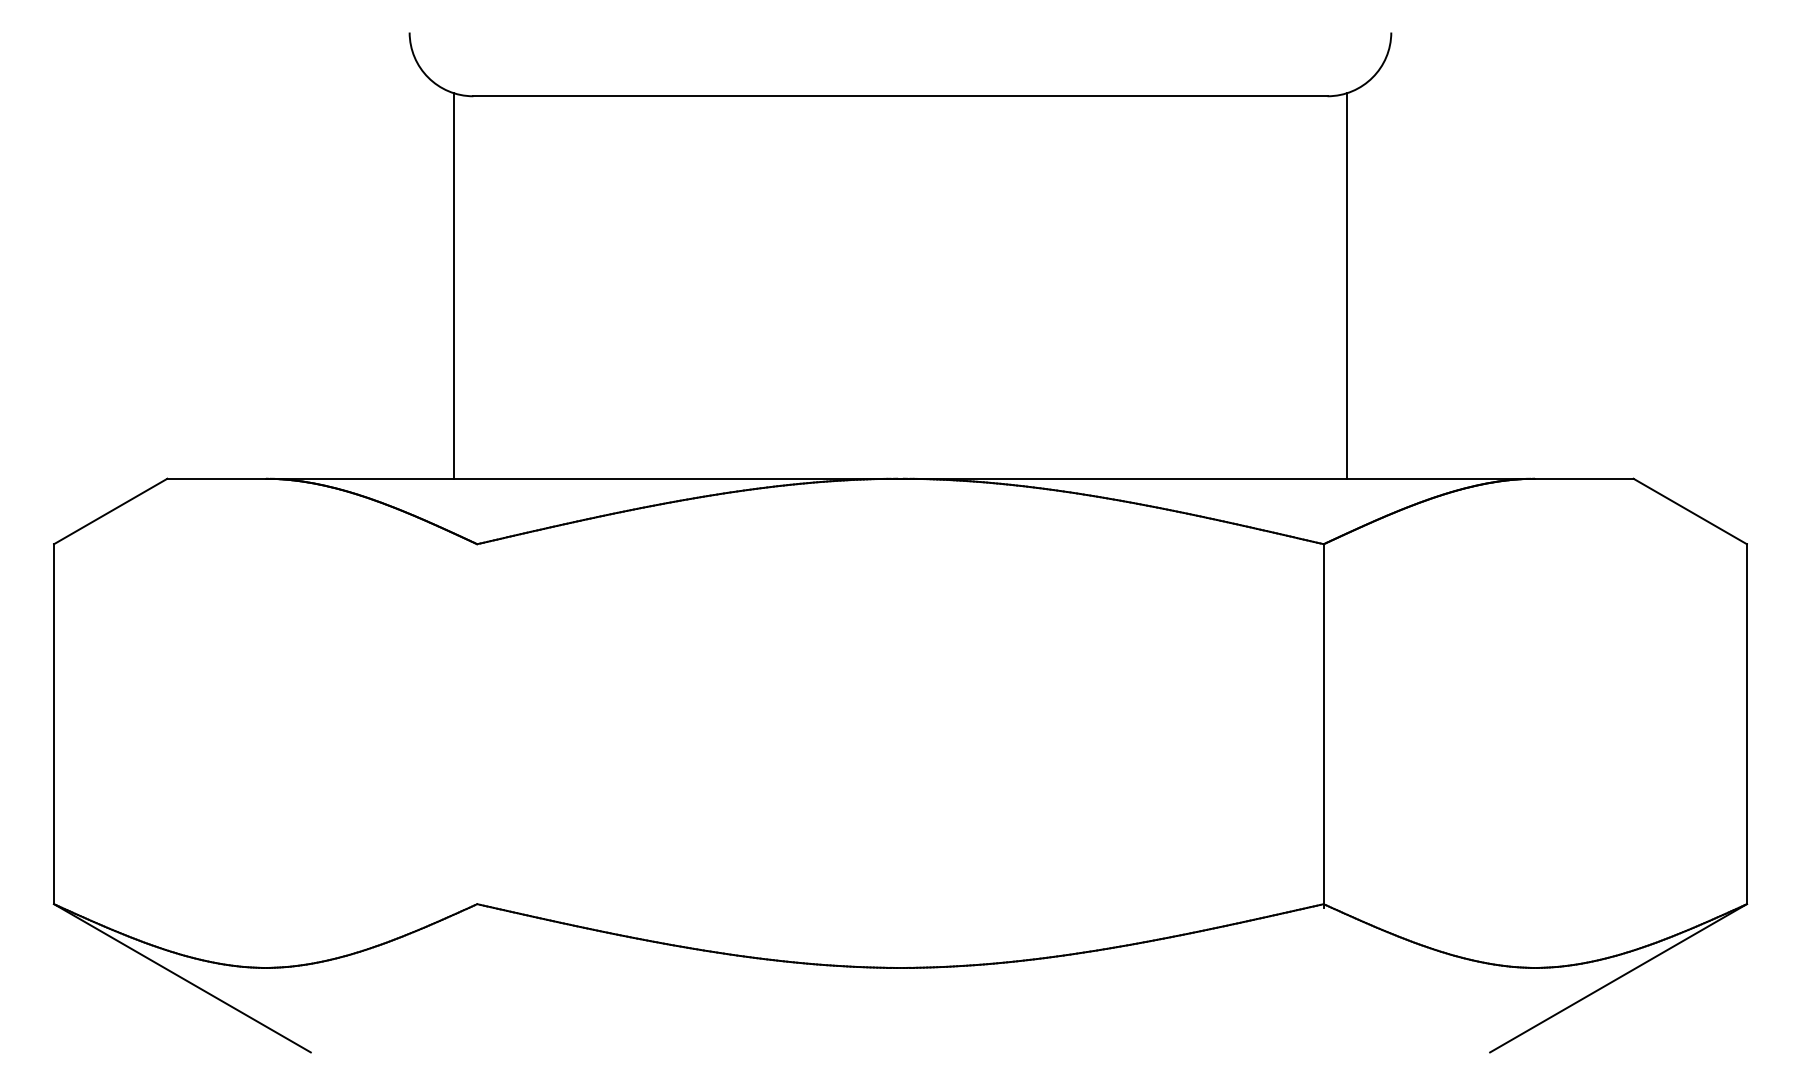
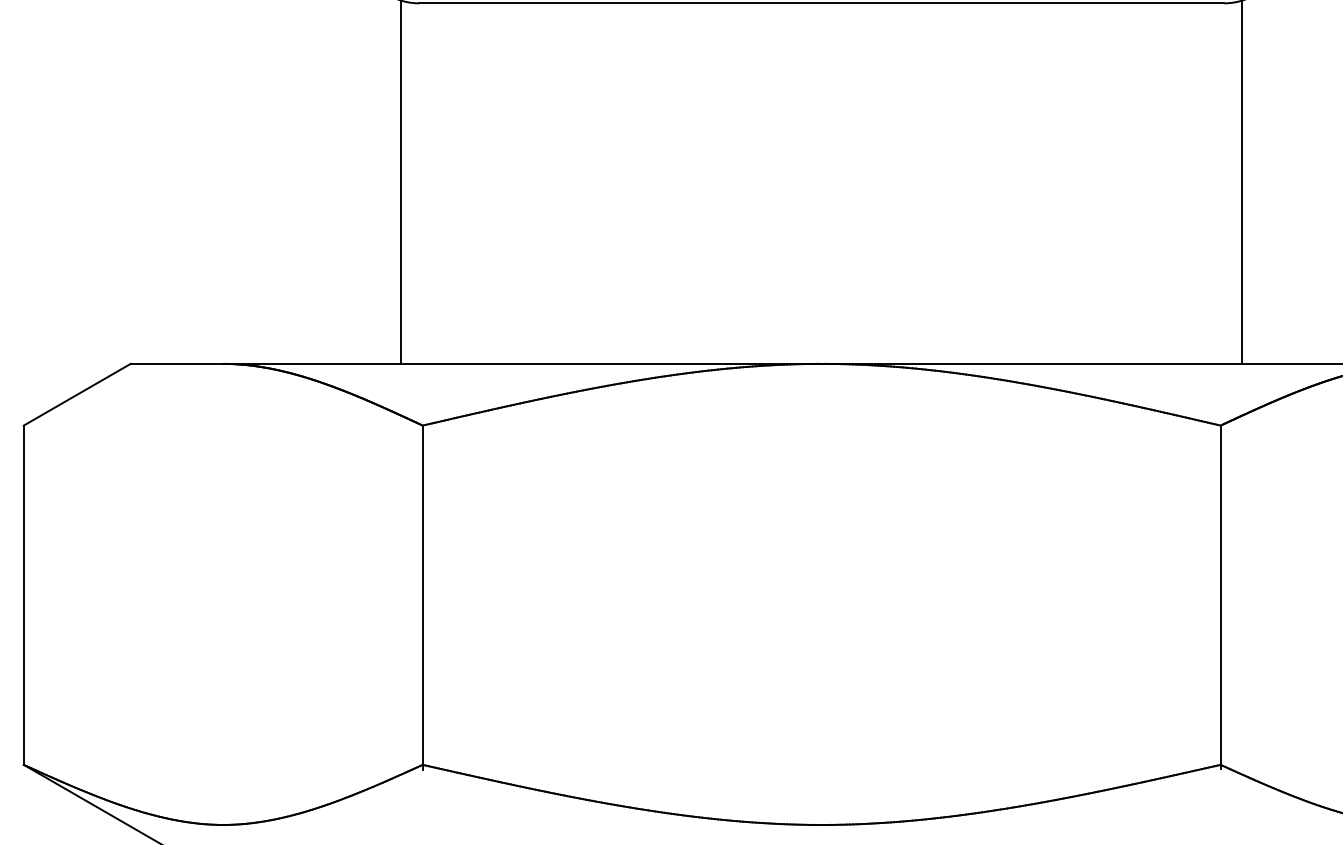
line: (477, 726) -> (422, 597), added

